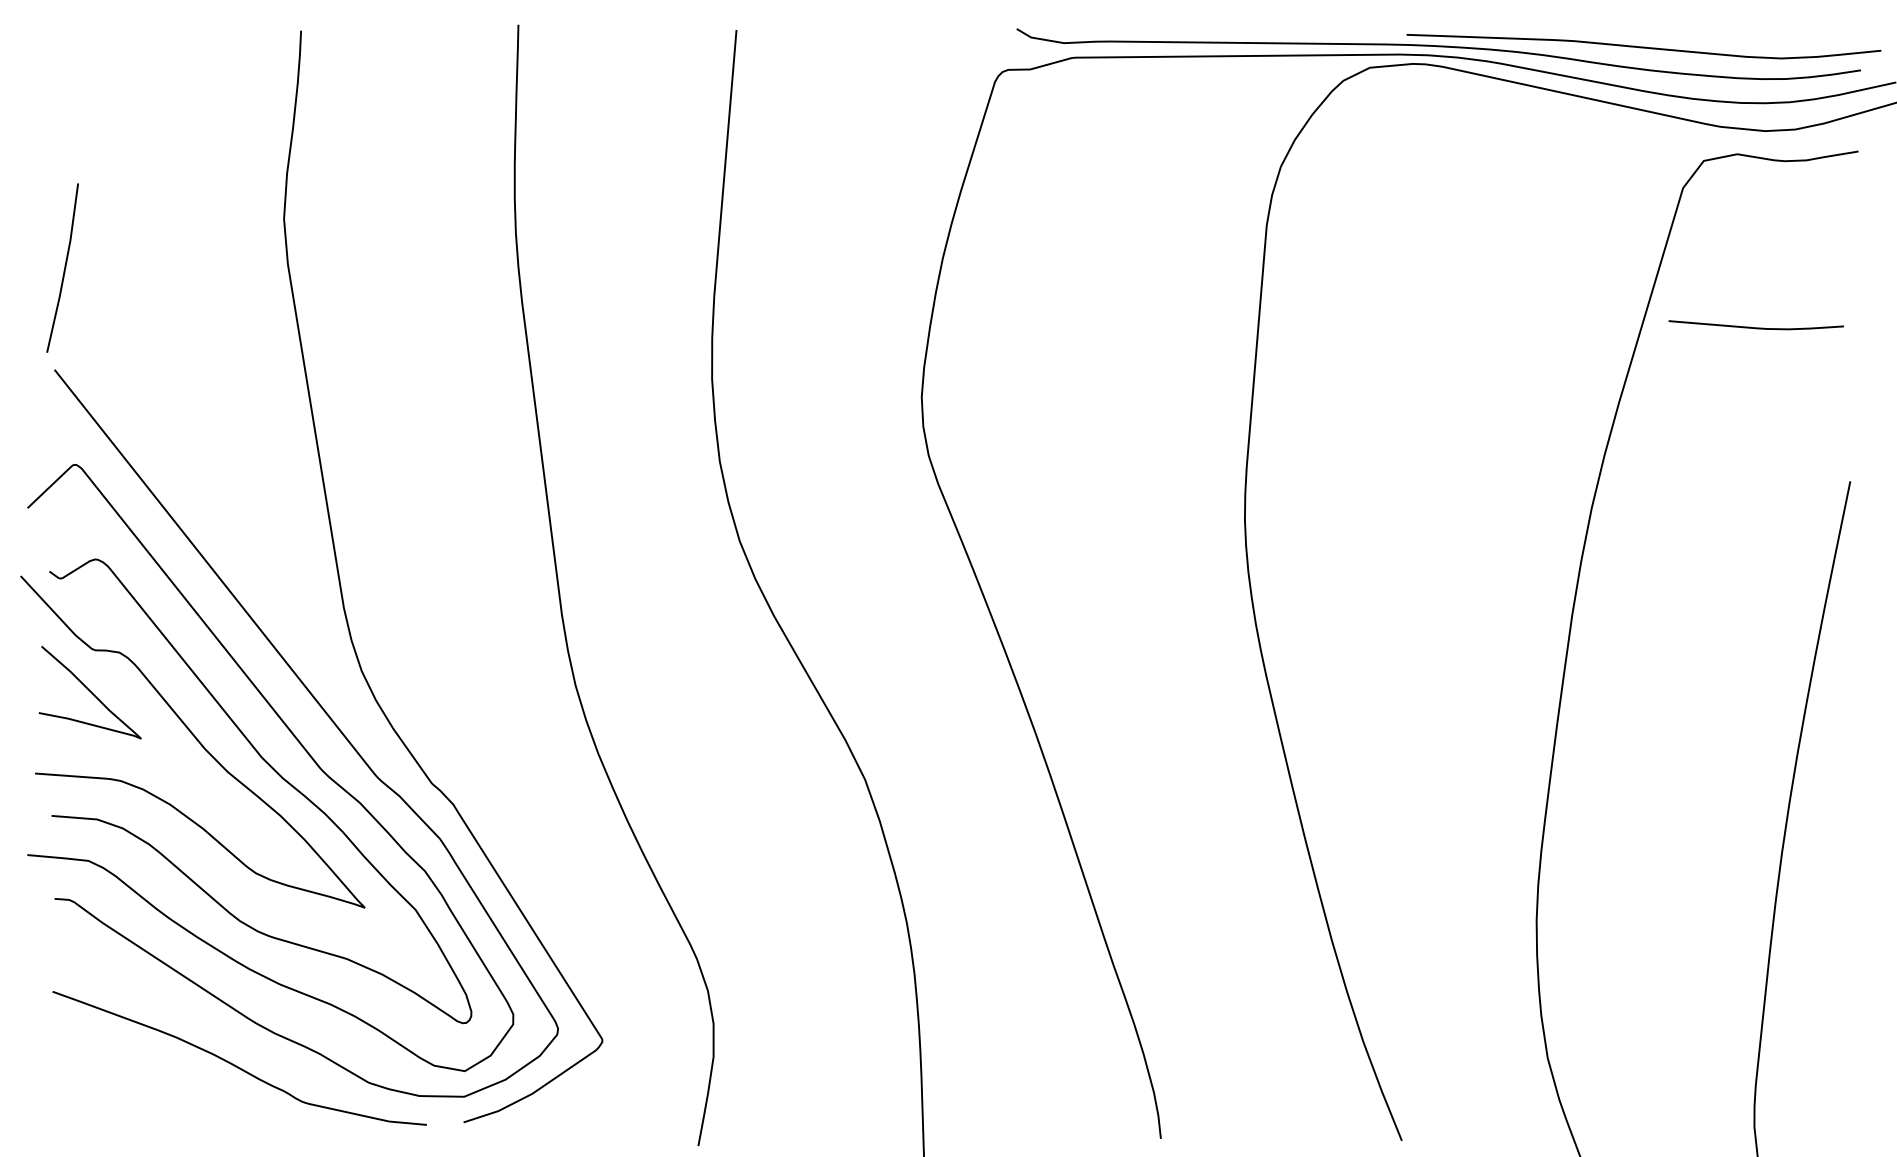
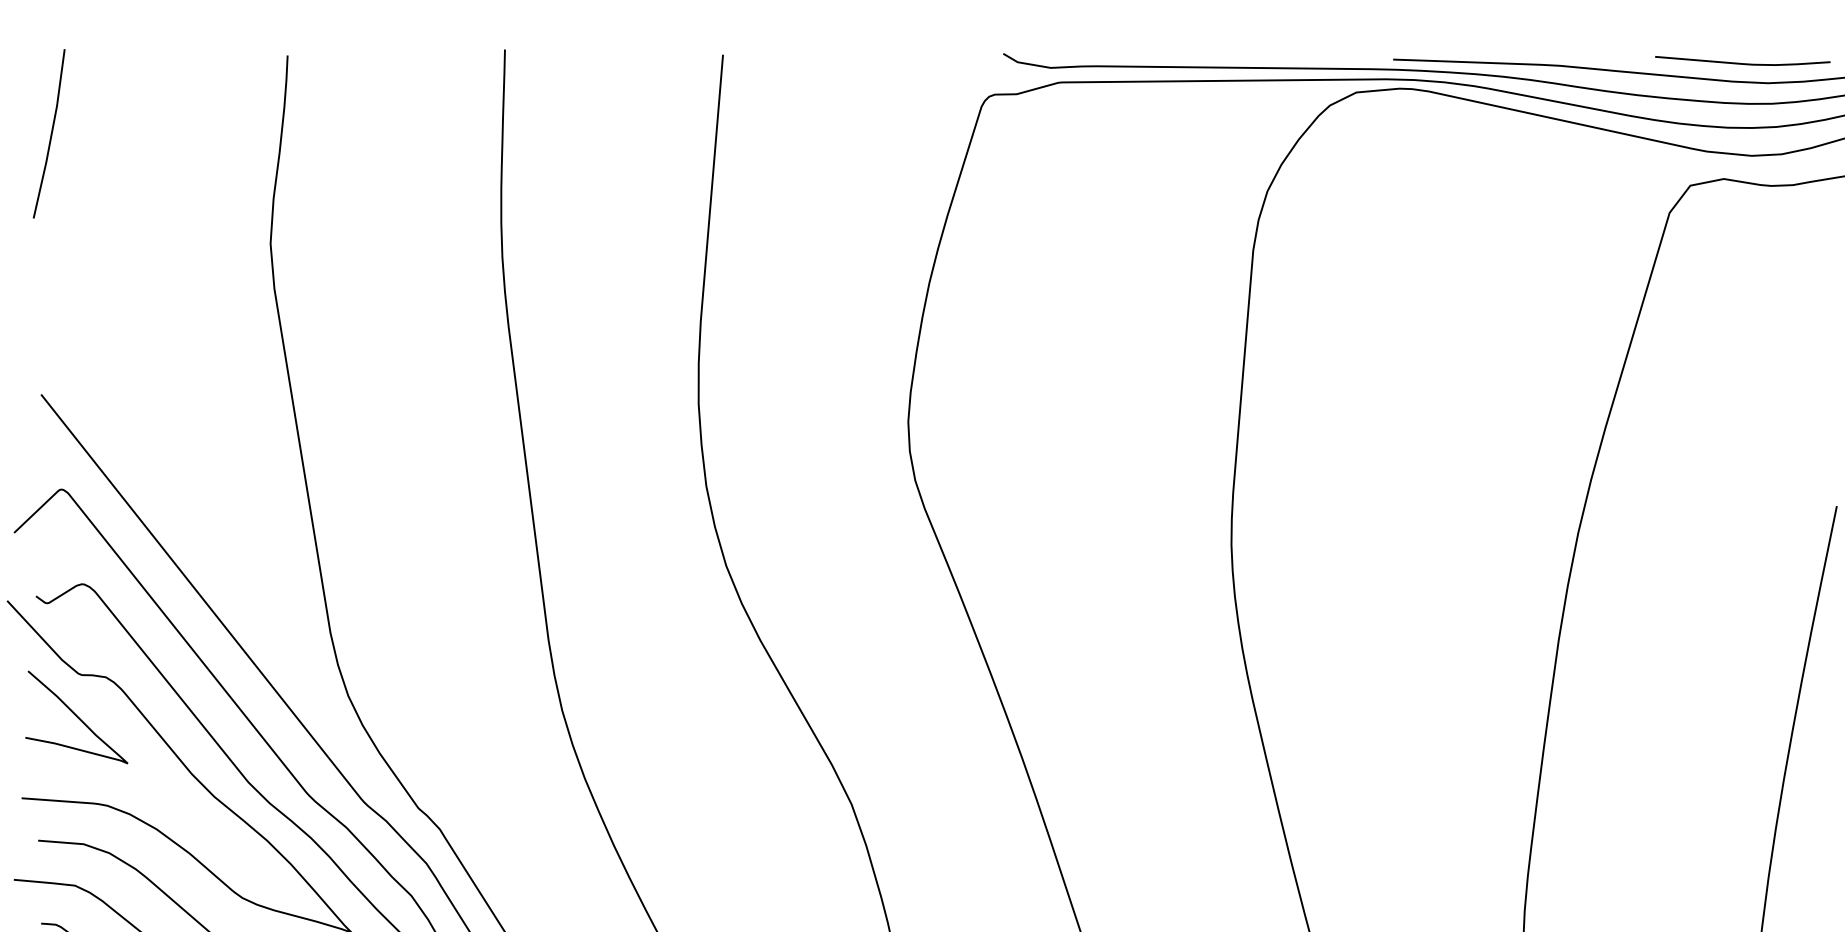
line: (64, 267) -> (51, 133), moved
curve: (1755, 327) -> (1742, 63), moved

